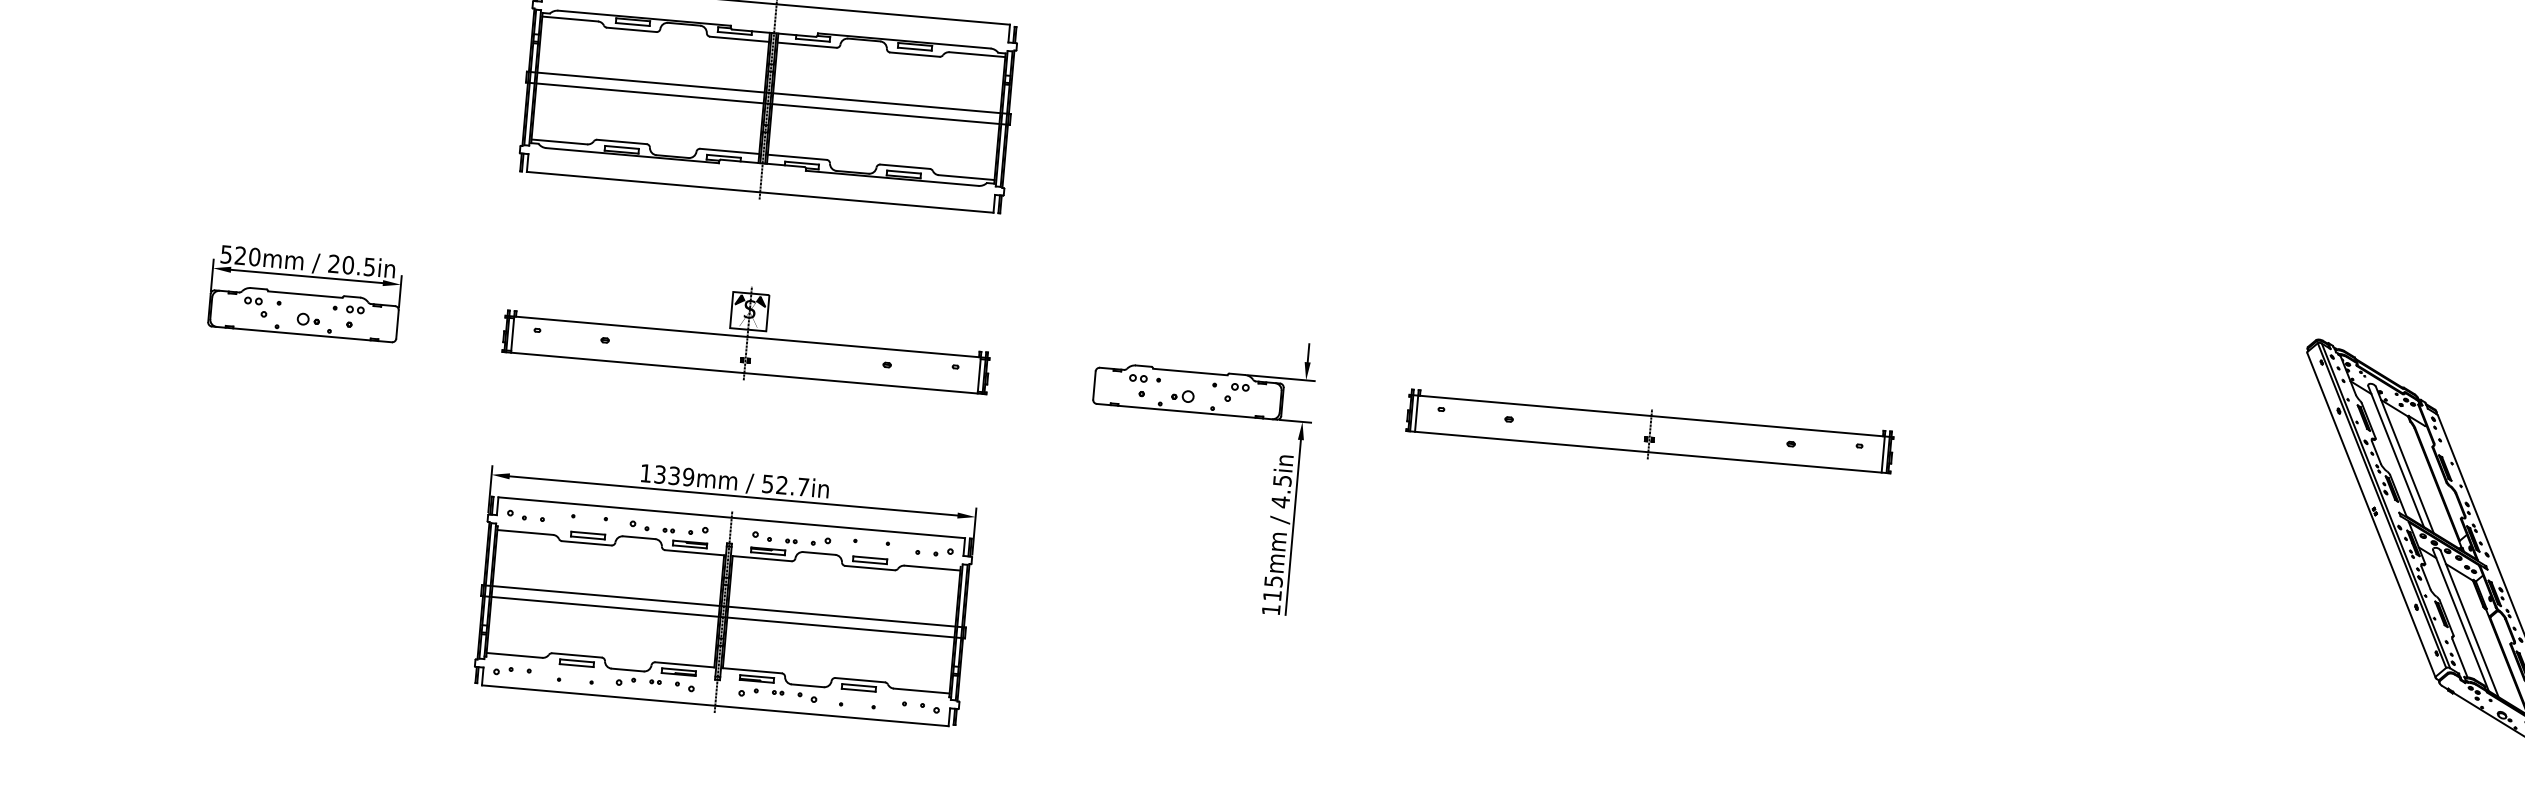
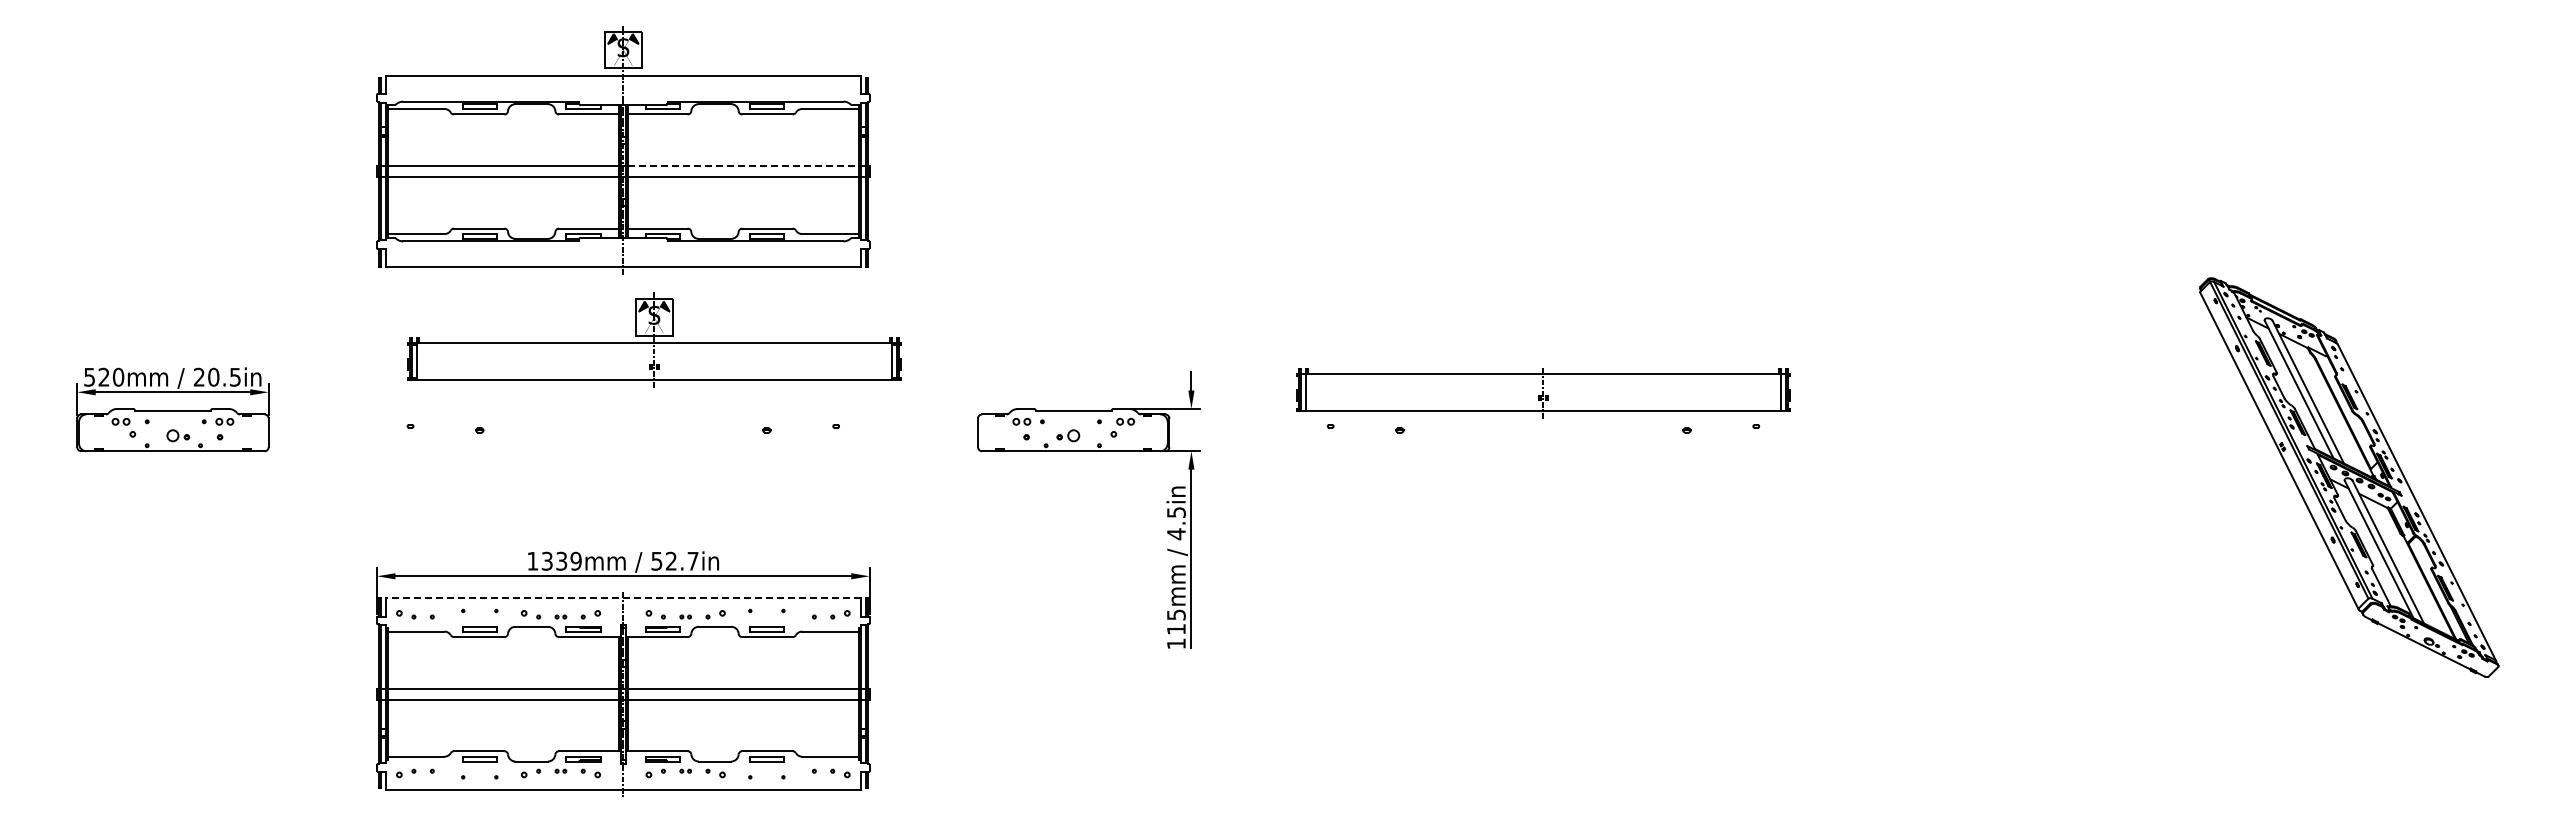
line: (886, 103) -> (743, 166), solid -> dashed
part: (748, 333) -> (654, 339), moved
part: (1649, 434) -> (1543, 393), moved
line: (730, 517) -> (622, 598), solid -> dashed

